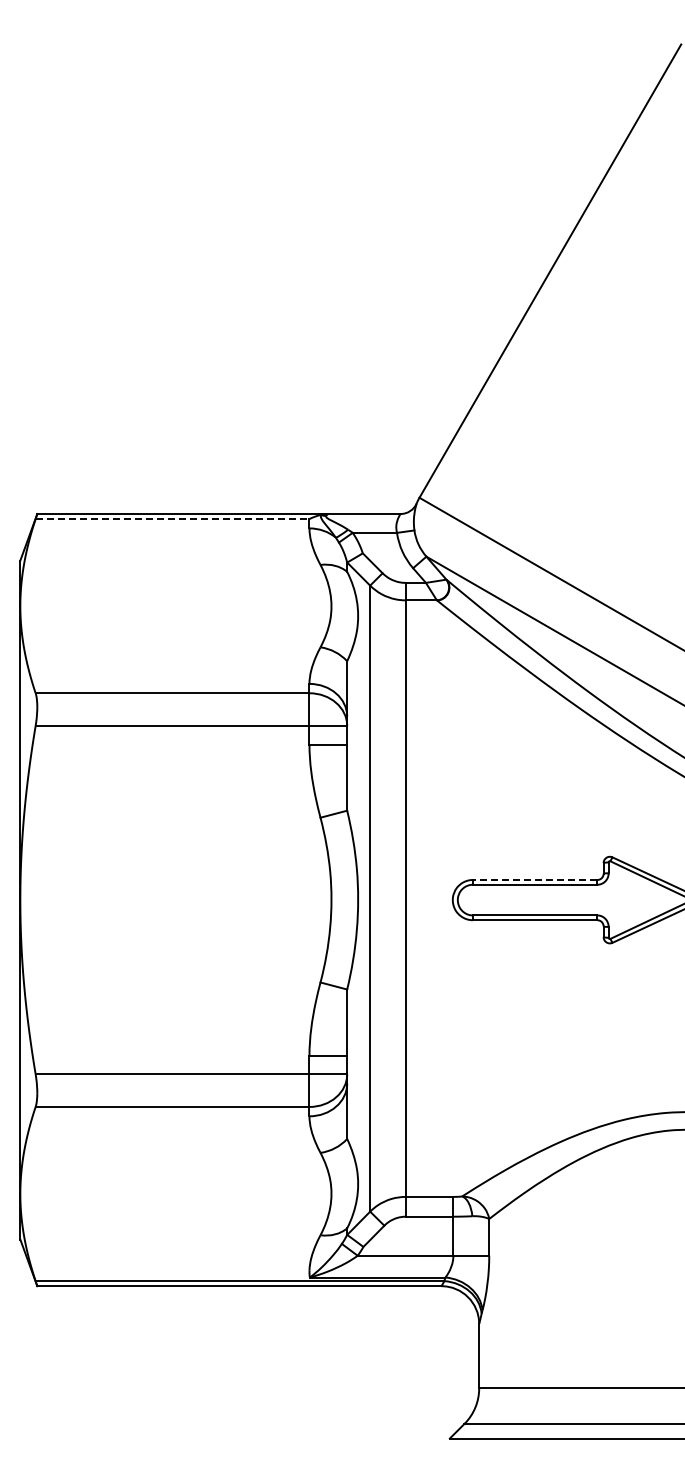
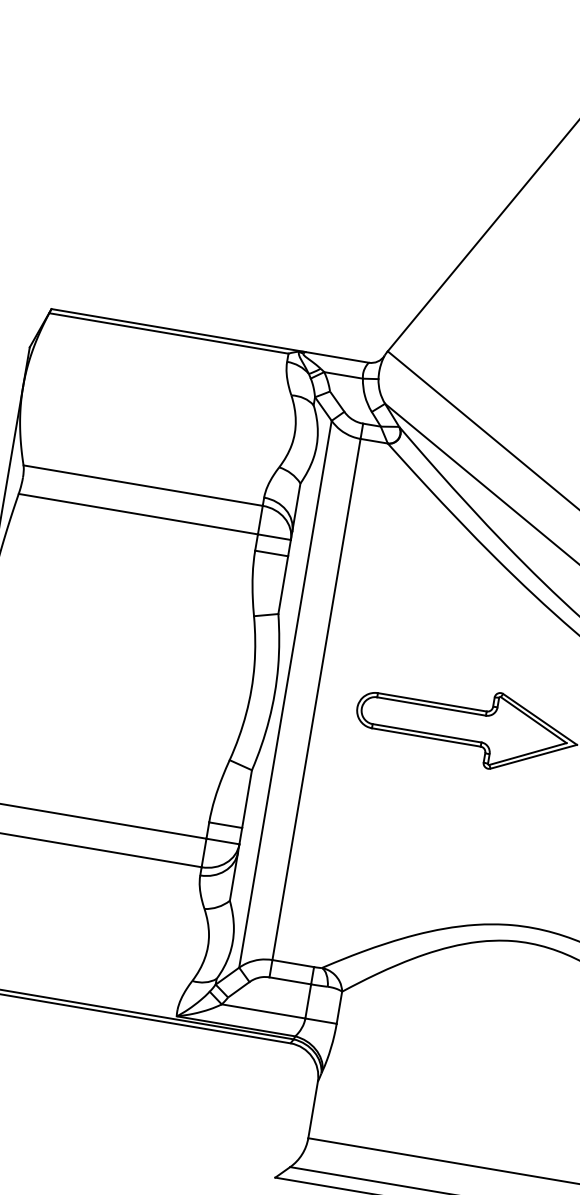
line: (172, 519) -> (168, 333), dashed -> solid
line: (534, 880) -> (431, 702), dashed -> solid

